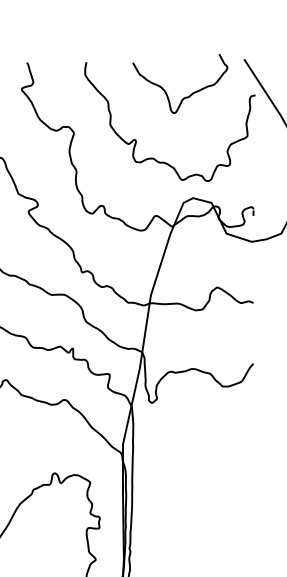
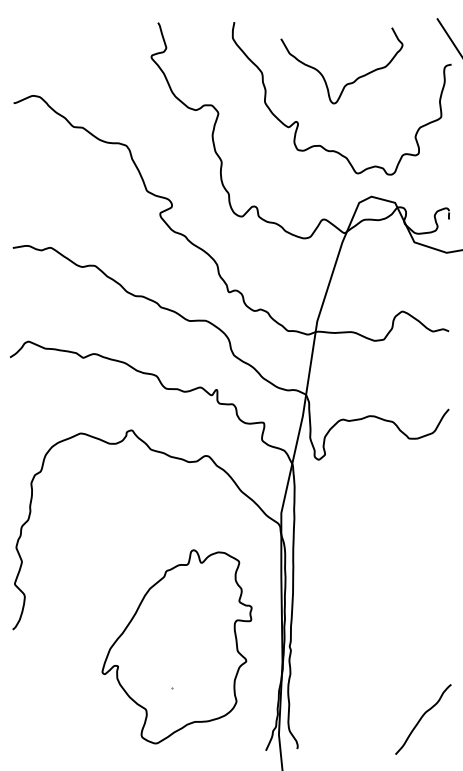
curve: (183, 97) -> (346, 83), moved

